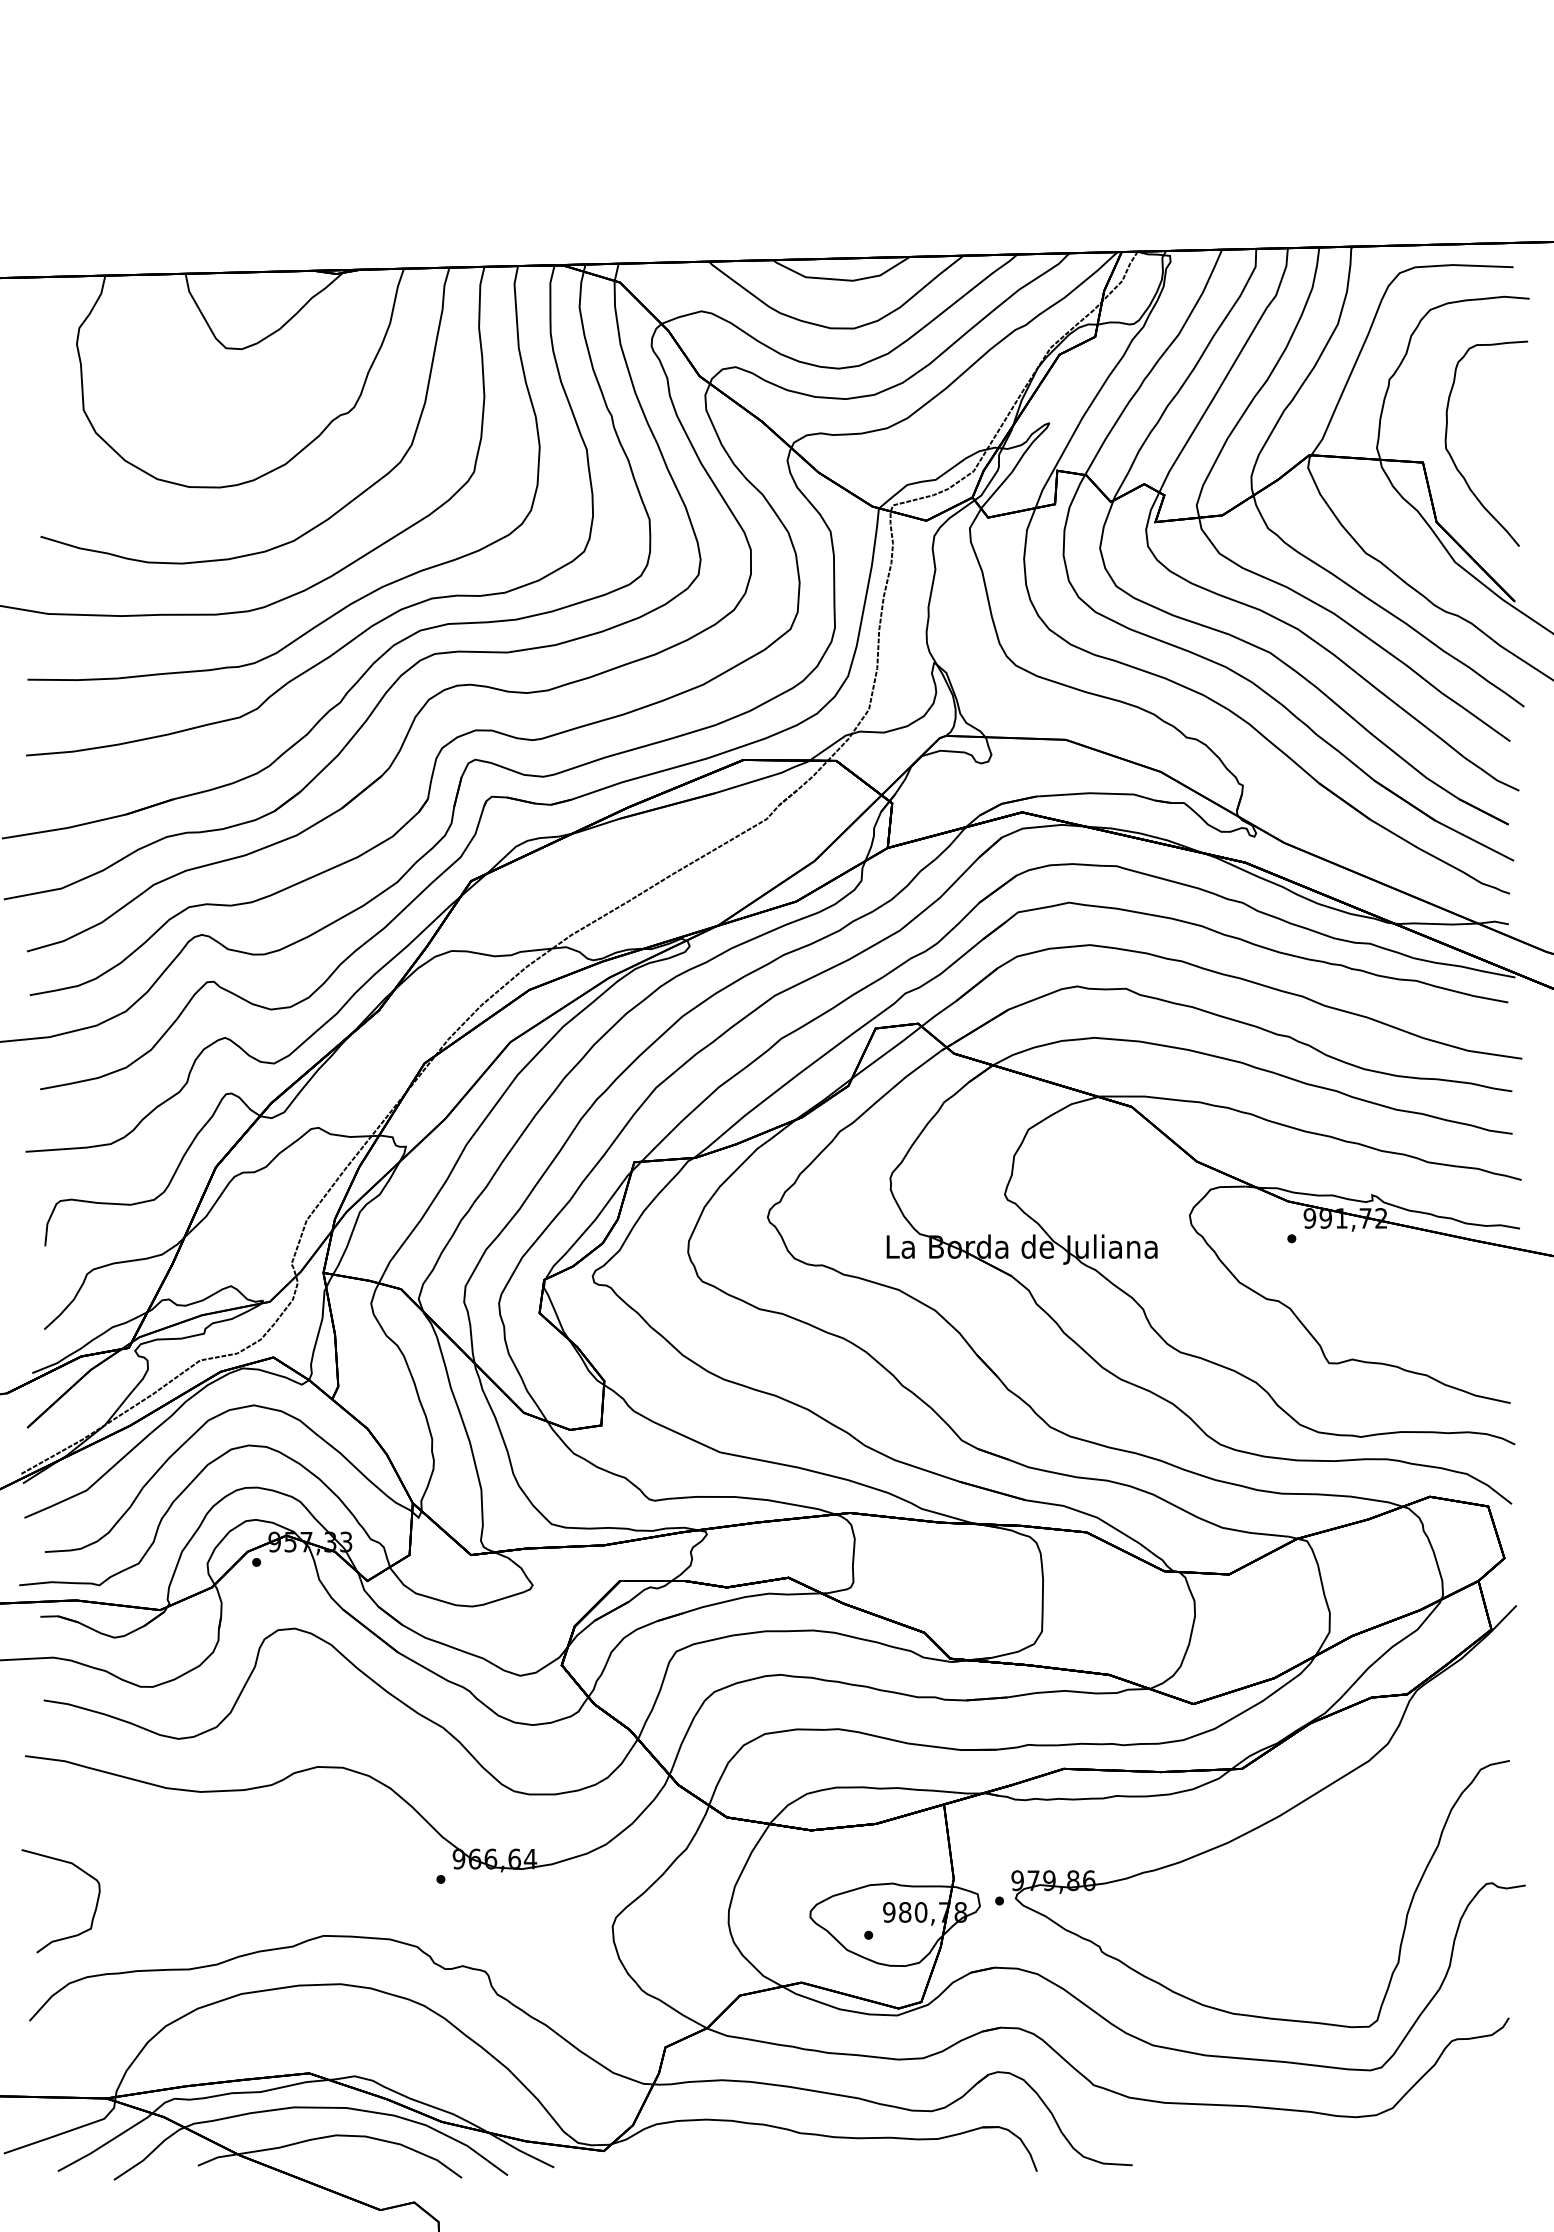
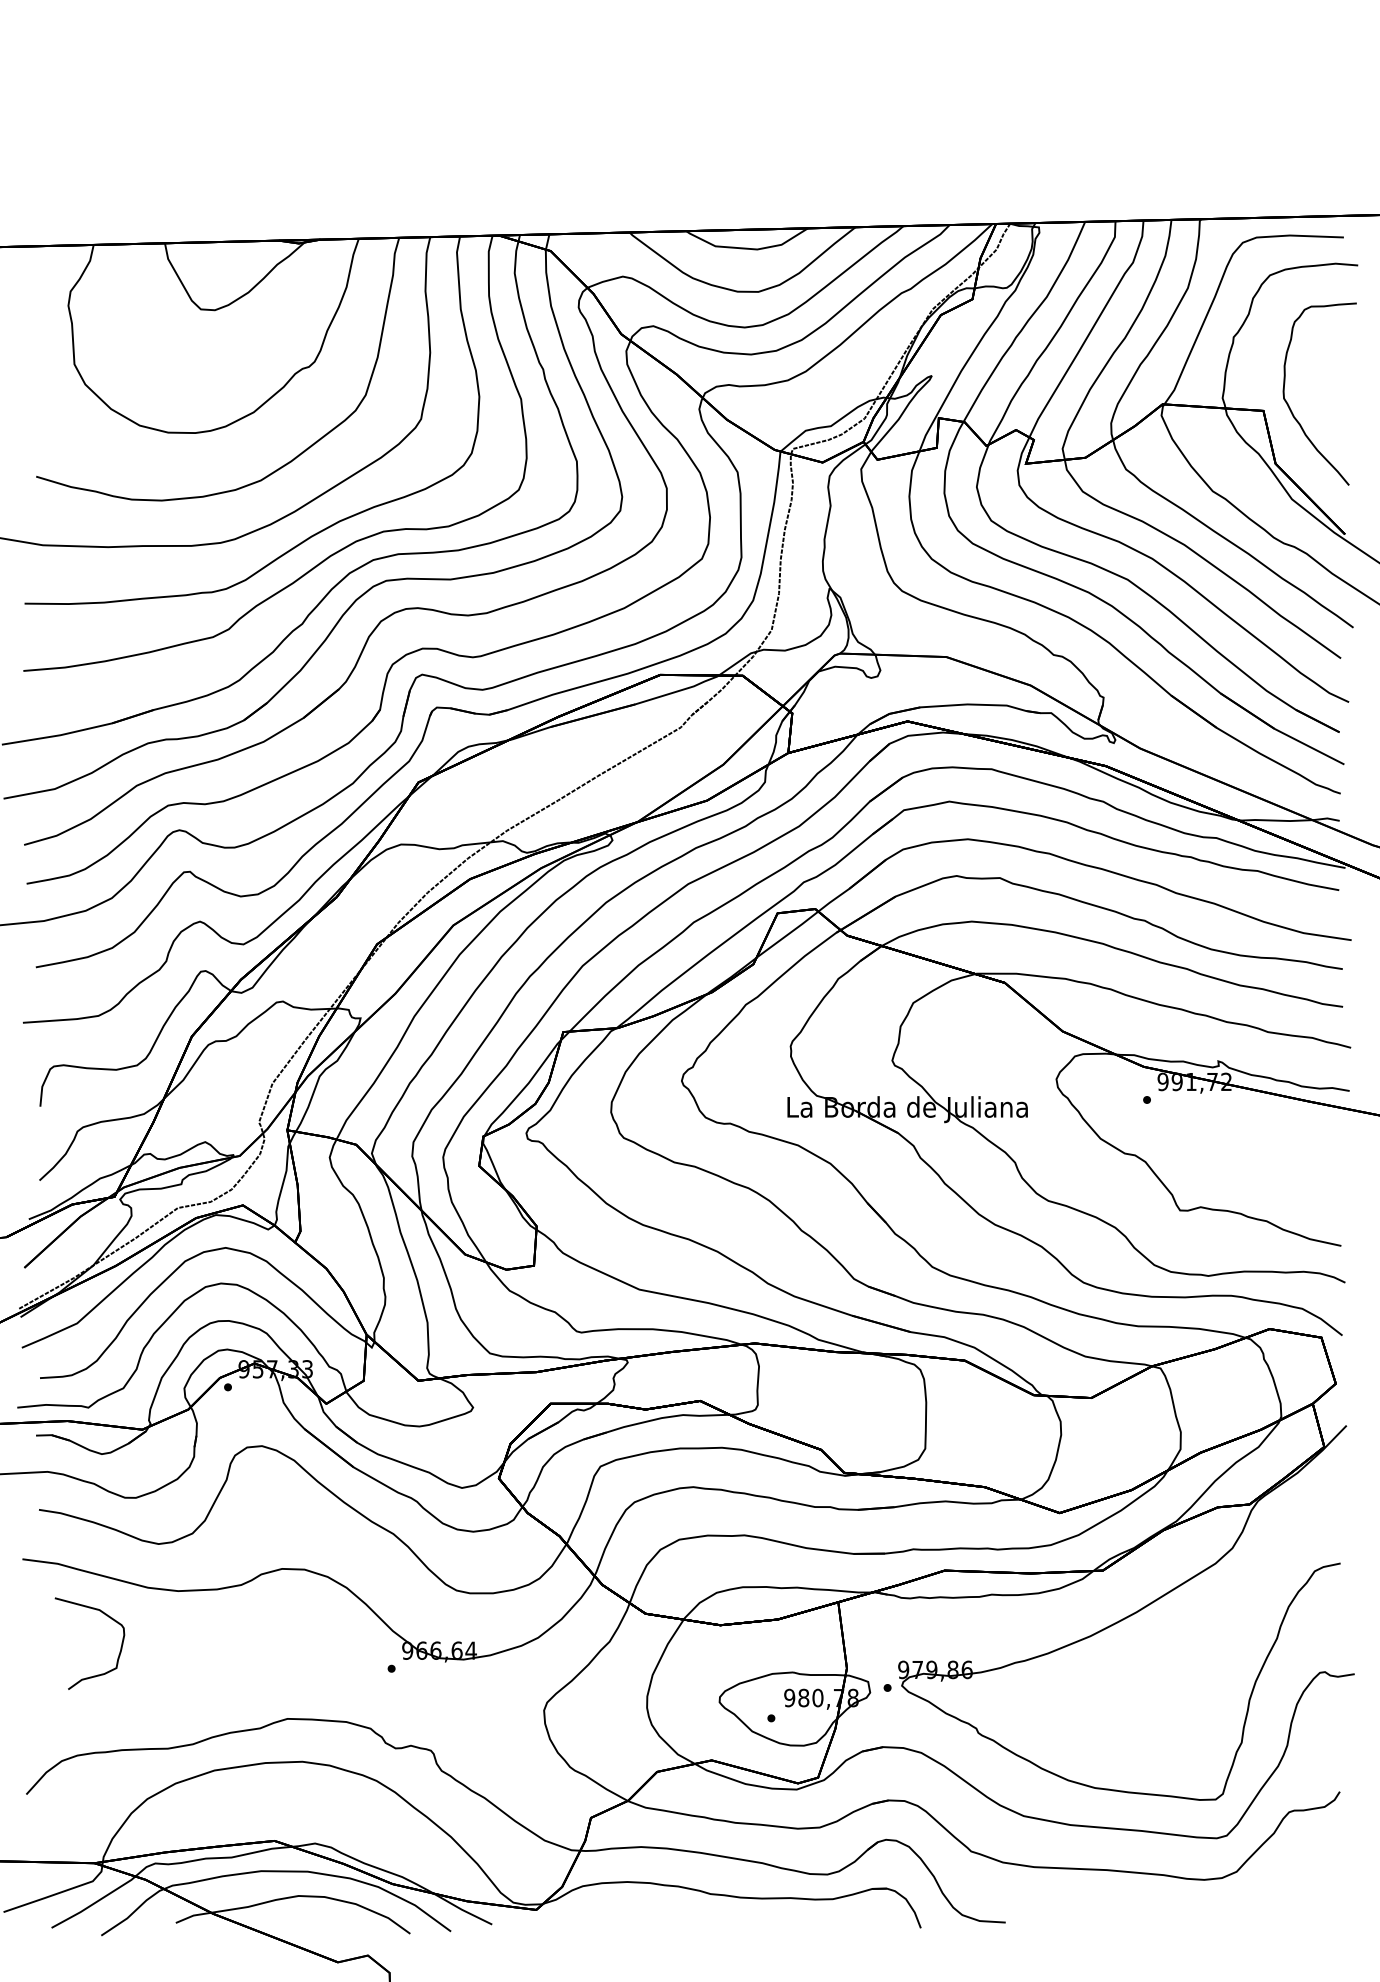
curve: (93, 1913) -> (118, 1654), moved

